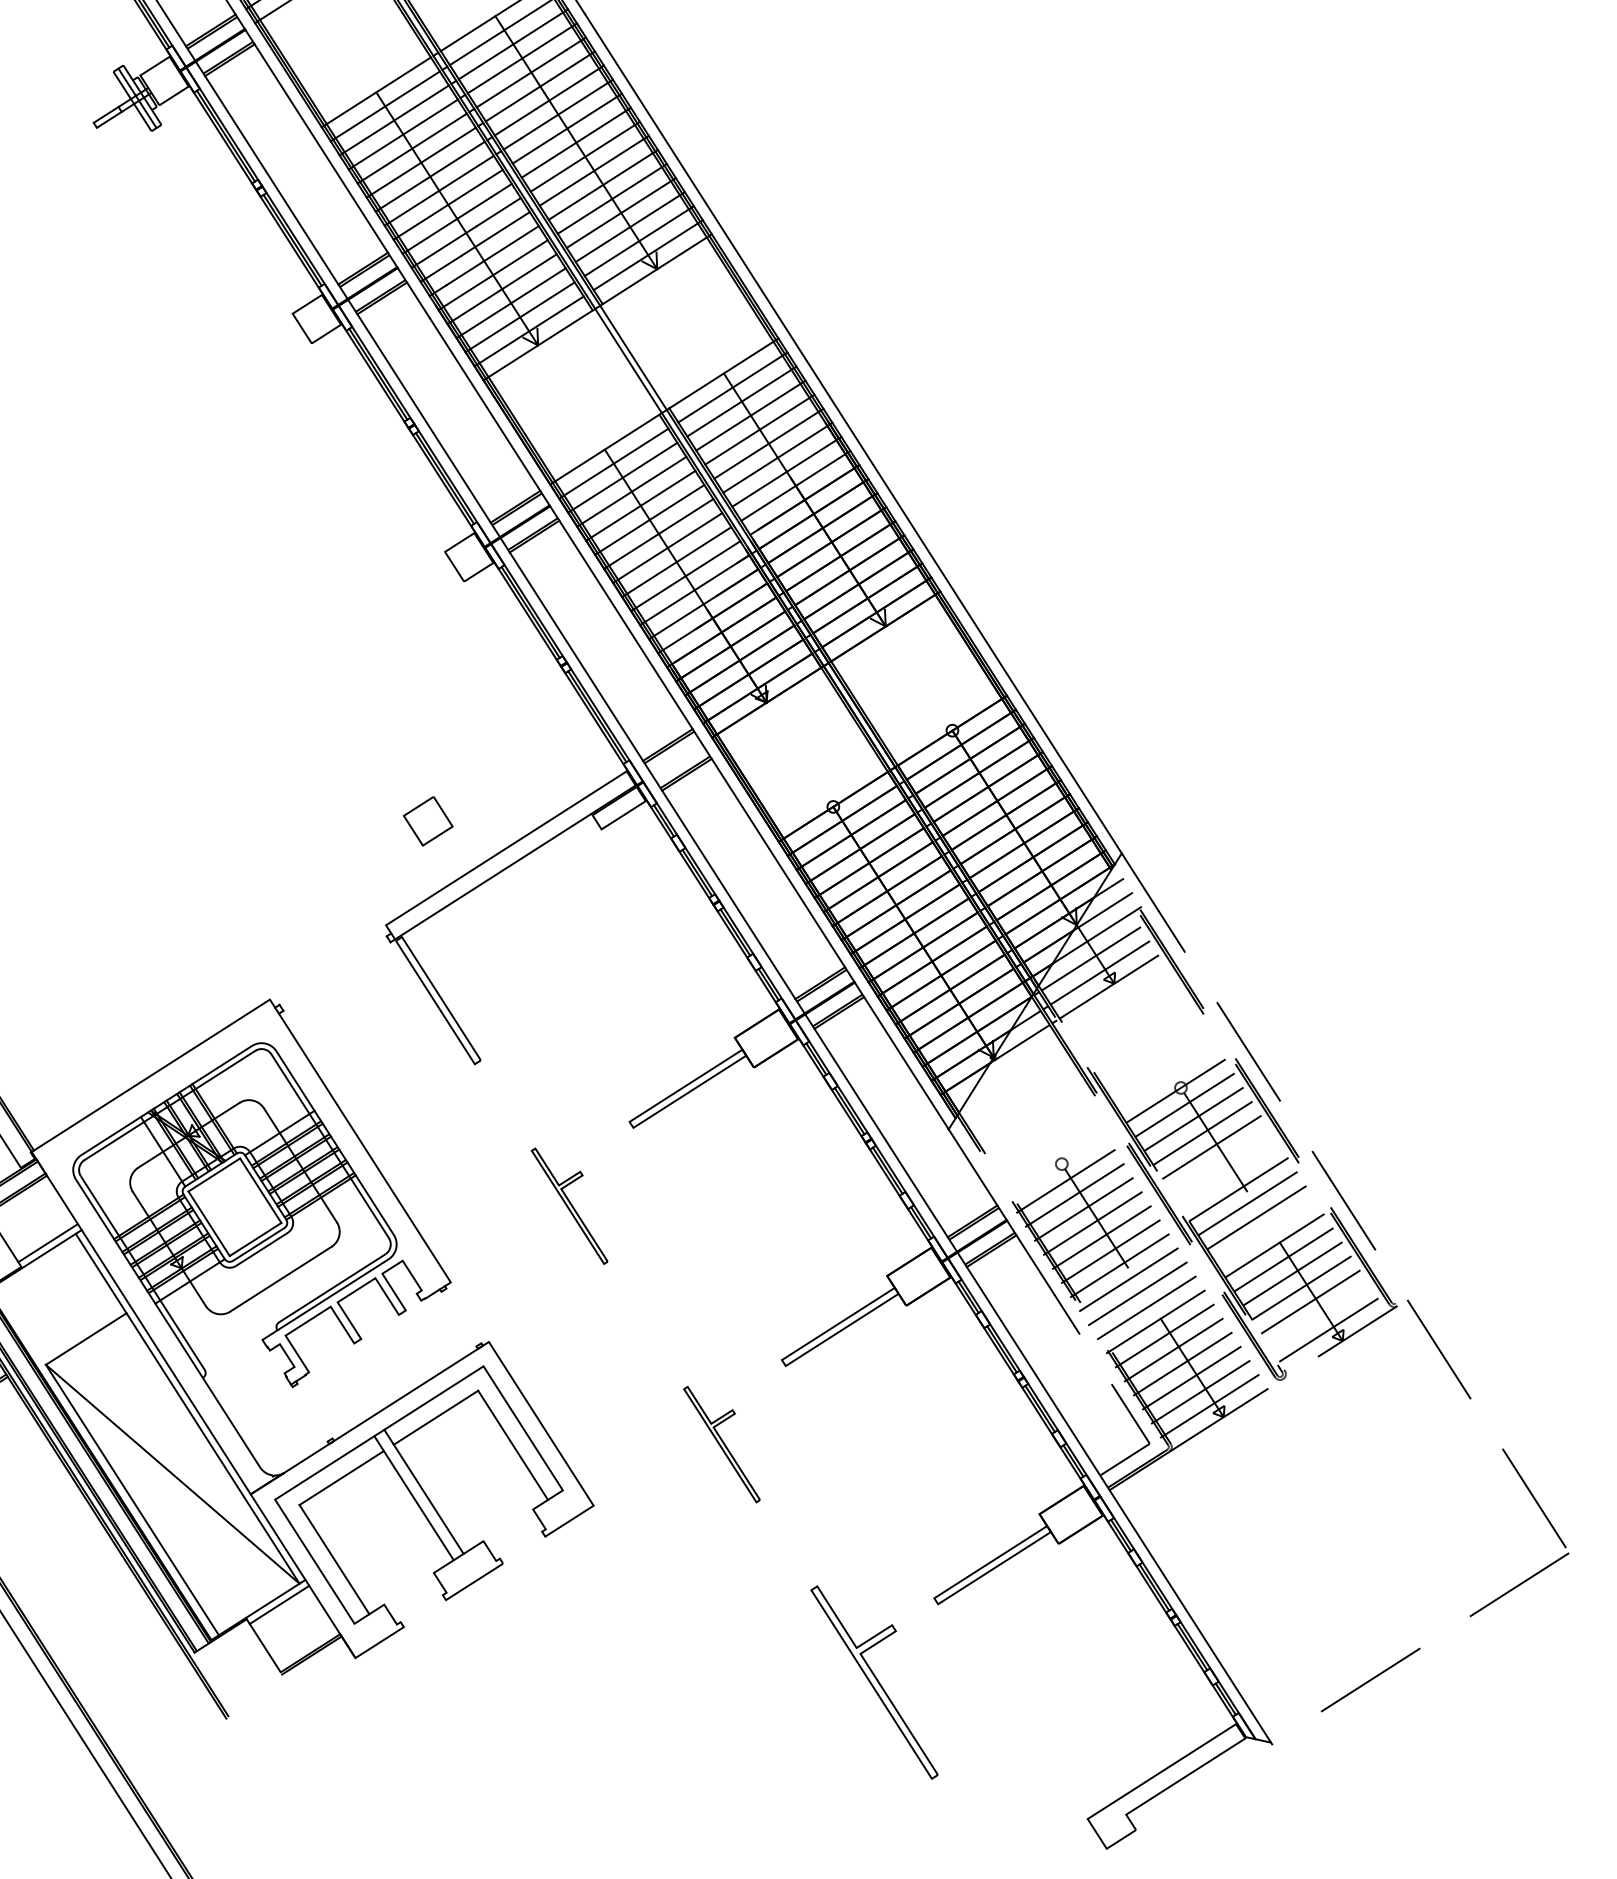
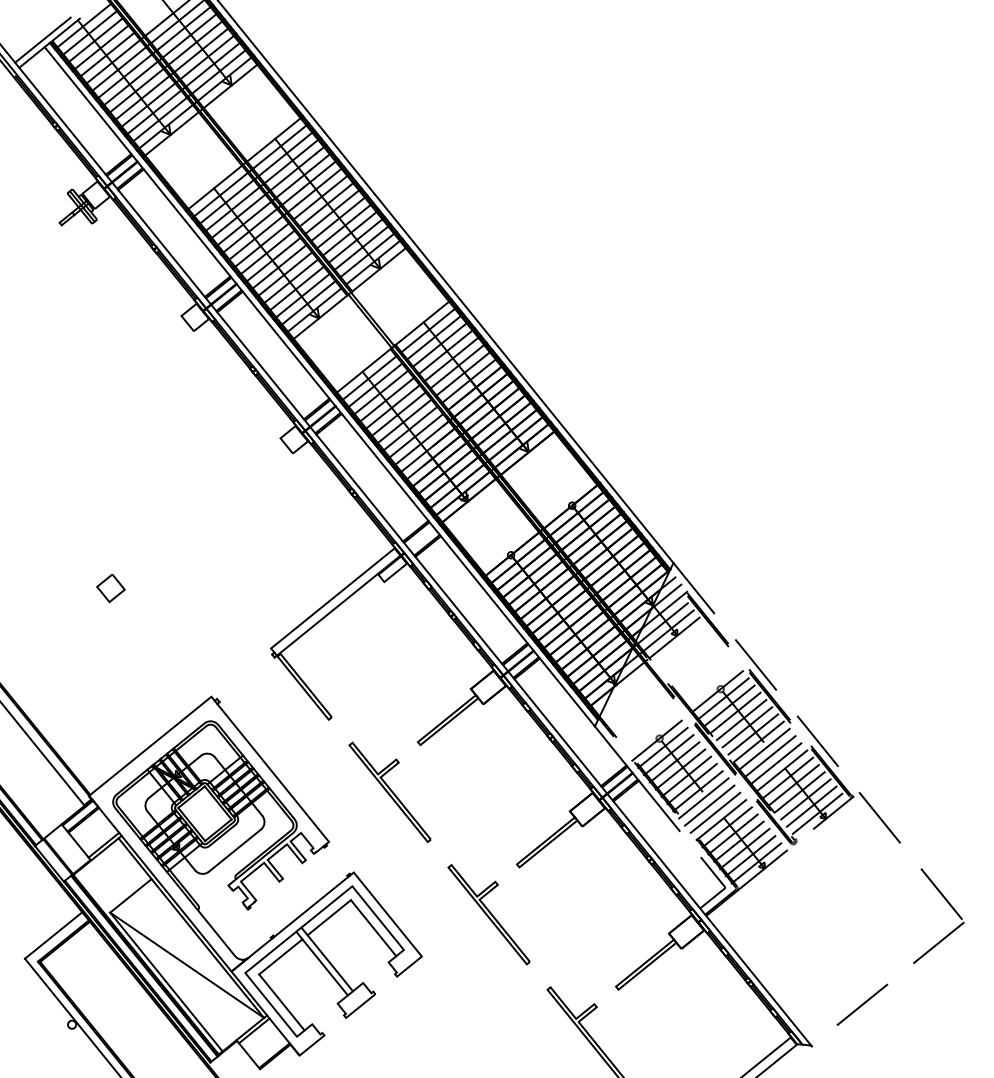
part: (427, 821) -> (110, 588), moved
line: (1225, 1156) -> (749, 724), added
line: (1061, 1163) -> (659, 738), added
line: (1234, 1172) -> (755, 732), added
part: (568, 1206) -> (389, 792), size x1.67
line: (1271, 1227) -> (779, 760), added
line: (1325, 1312) -> (814, 804), added
part: (721, 1443) -> (488, 914), size x1.67

